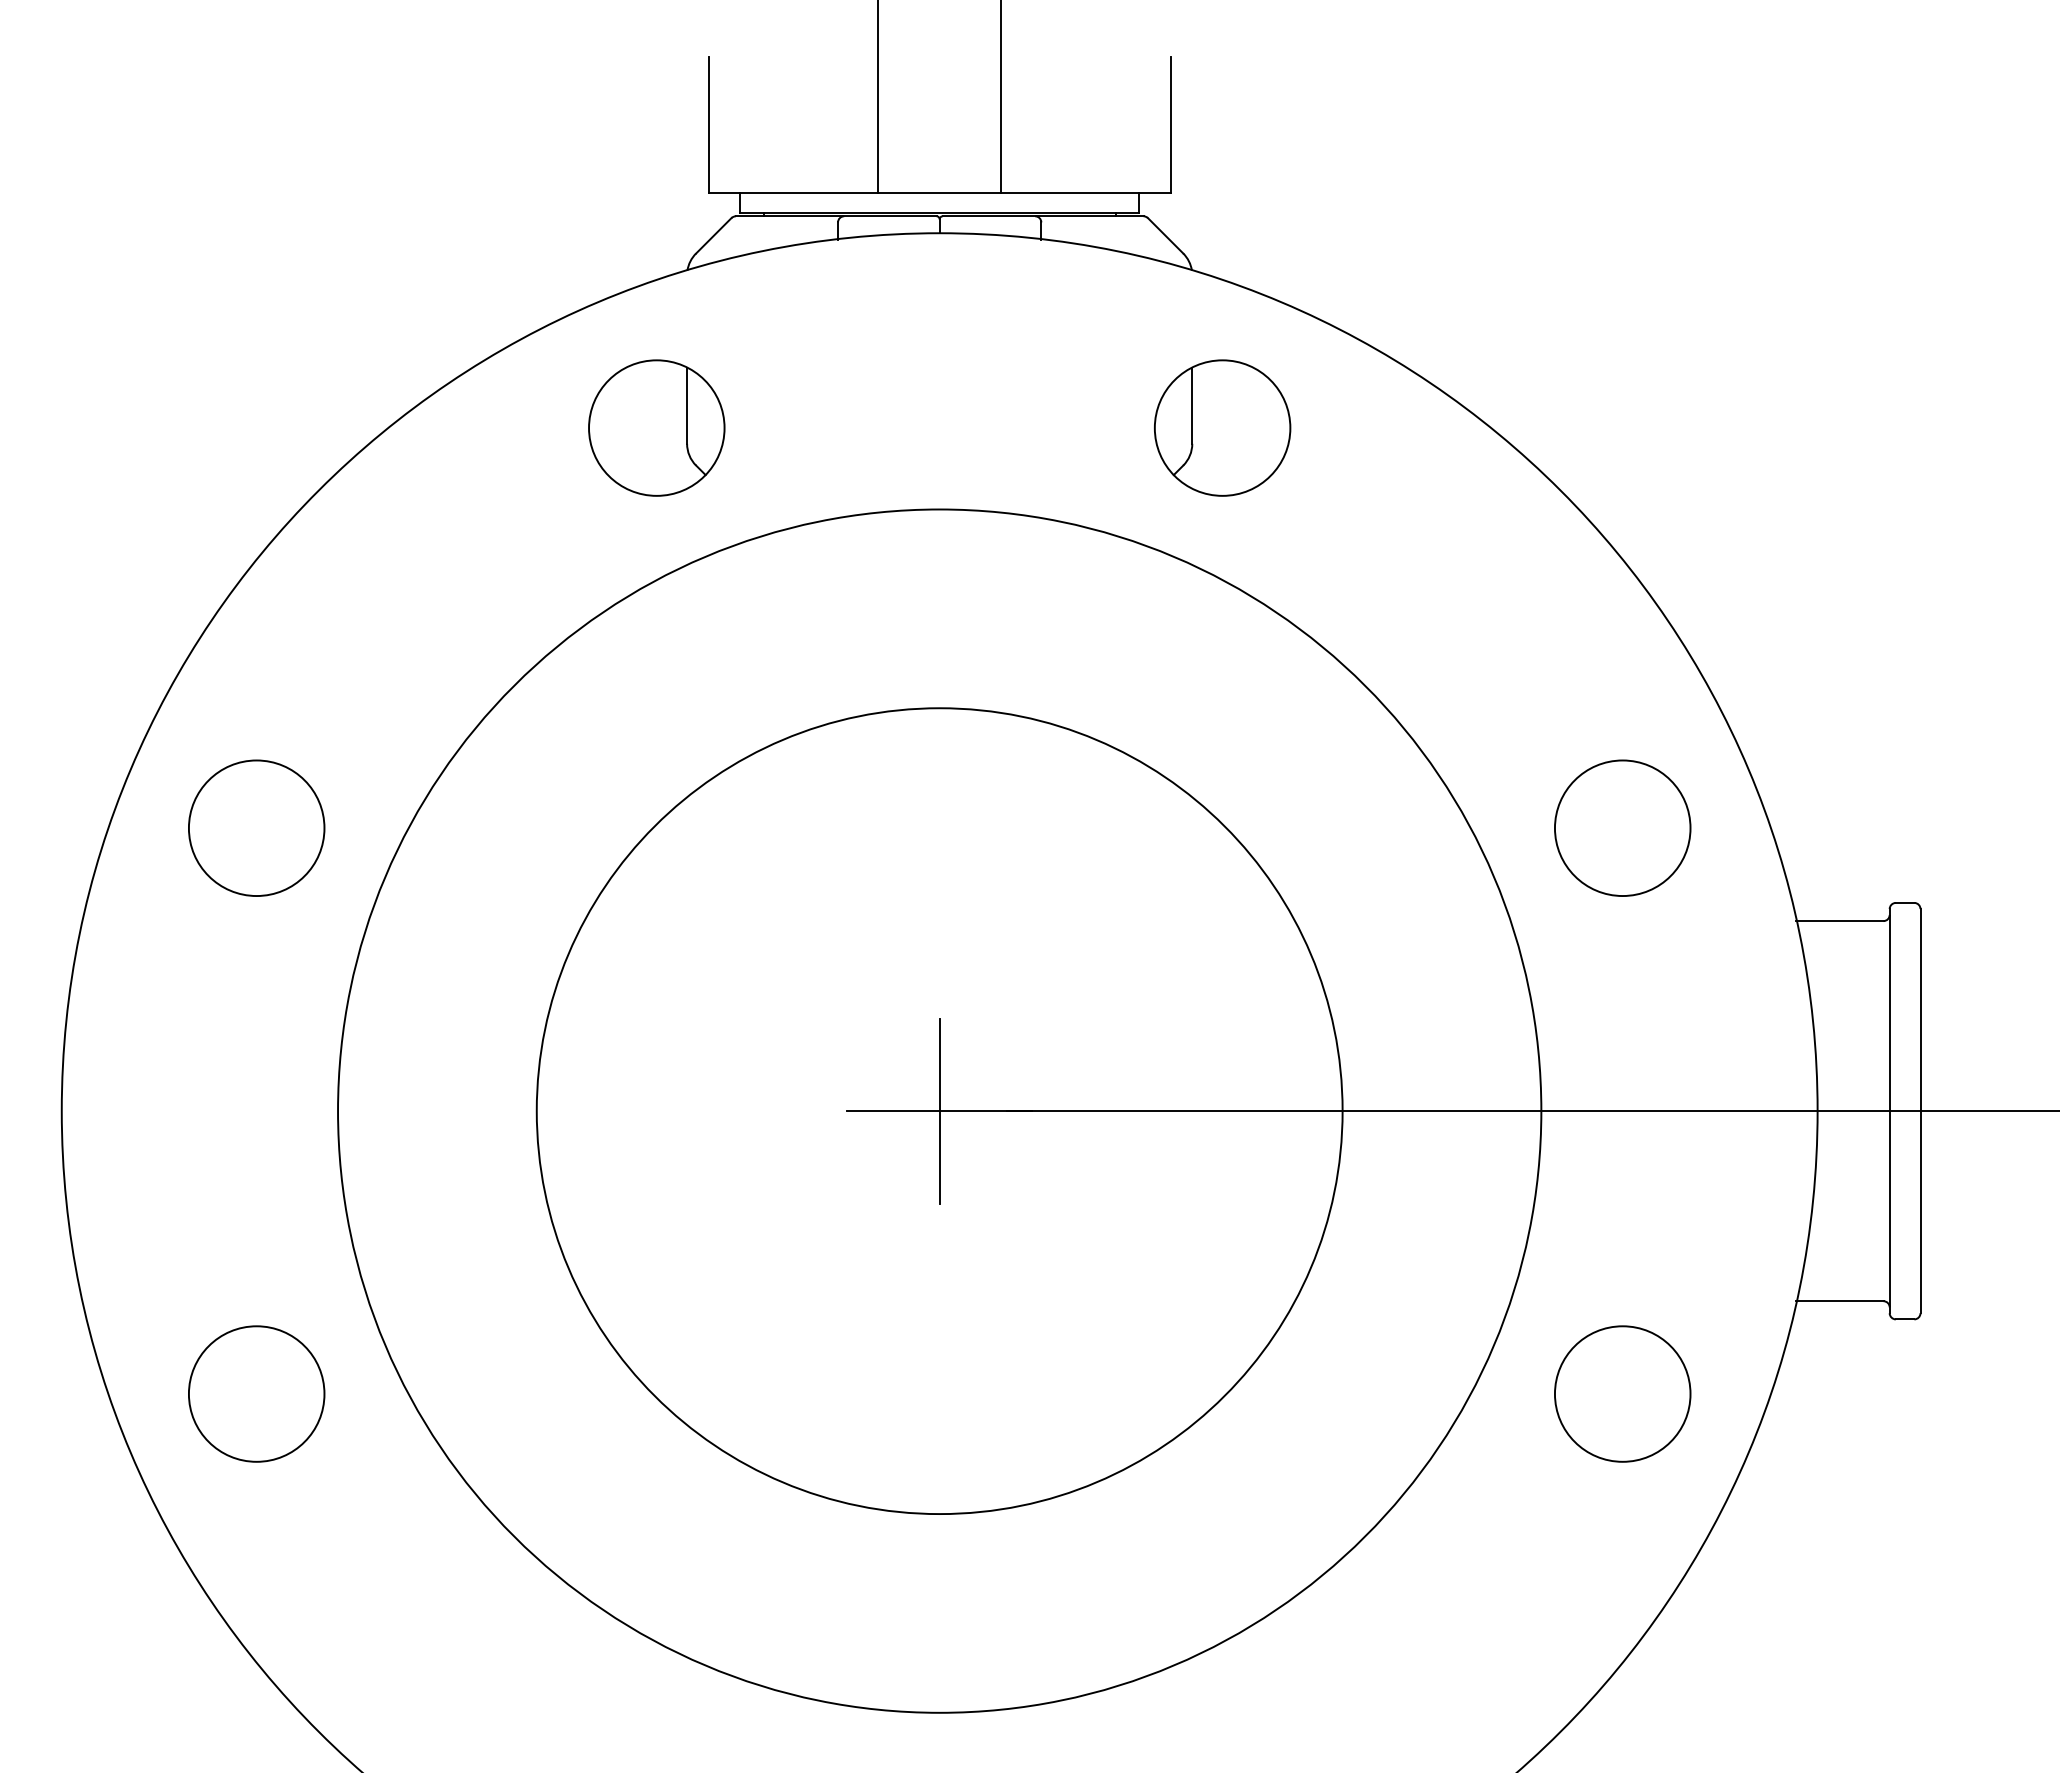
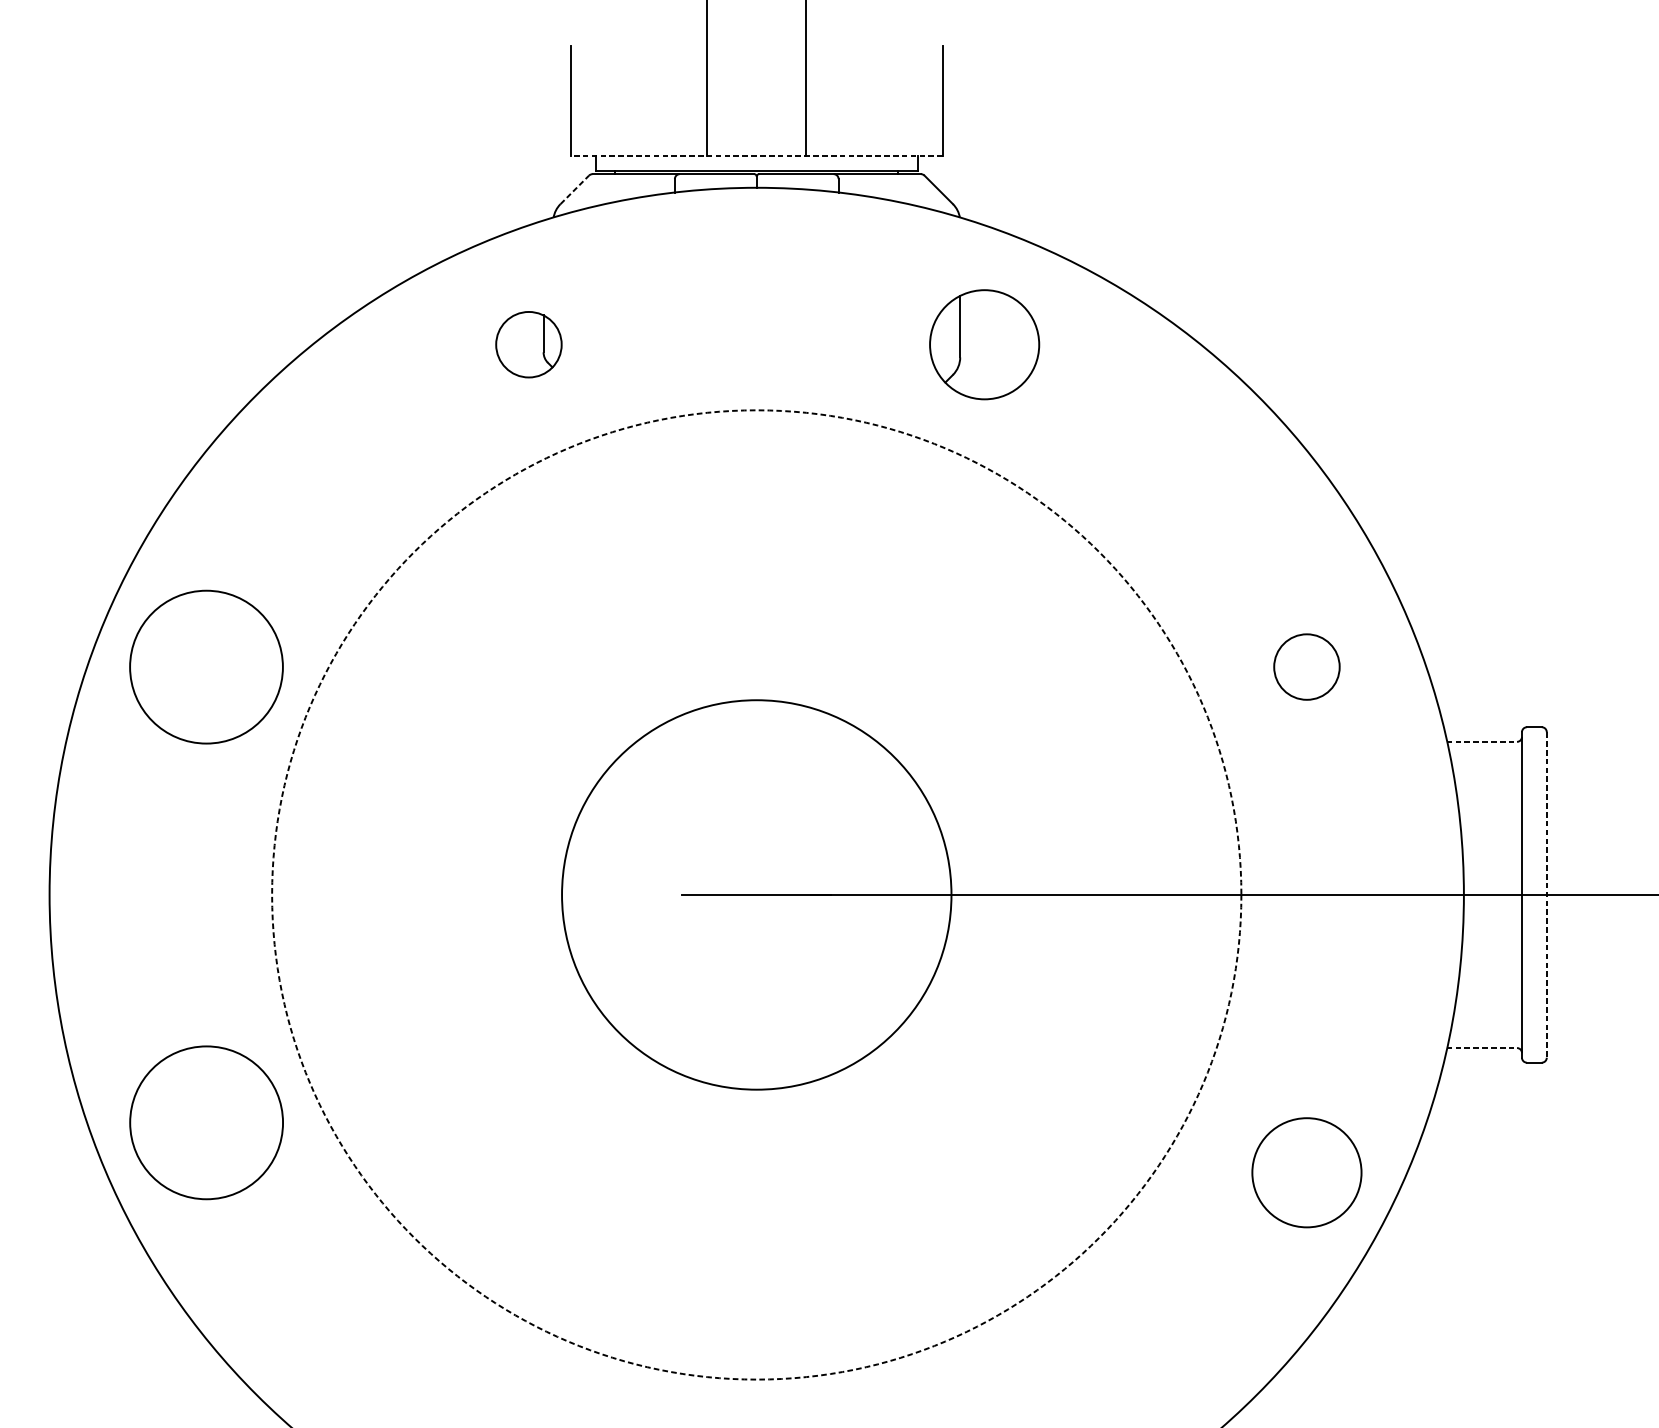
line: (939, 193) -> (756, 155), solid -> dashed
line: (714, 235) -> (575, 189), solid -> dashed
part: (656, 427) -> (528, 344), size x0.6
circle: (256, 827) -> (206, 666), size x1.4
circle: (1622, 828) -> (1306, 667), size x0.6
line: (1839, 921) -> (1481, 742), solid -> dashed
circle: (939, 1110) -> (756, 894), solid -> dashed
line: (939, 1110) -> (756, 894), removed
circle: (939, 1111) -> (756, 895), size x0.6
line: (1920, 1111) -> (1546, 895), solid -> dashed
line: (1839, 1301) -> (1481, 1048), solid -> dashed
circle: (256, 1393) -> (206, 1122), size x1.4
circle: (1622, 1393) -> (1306, 1172), moved

